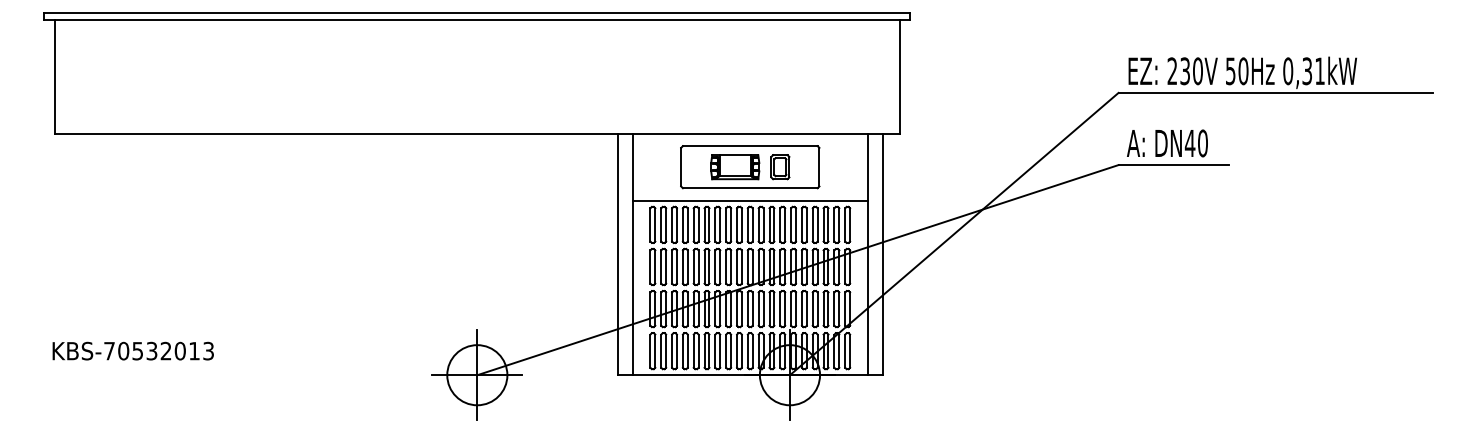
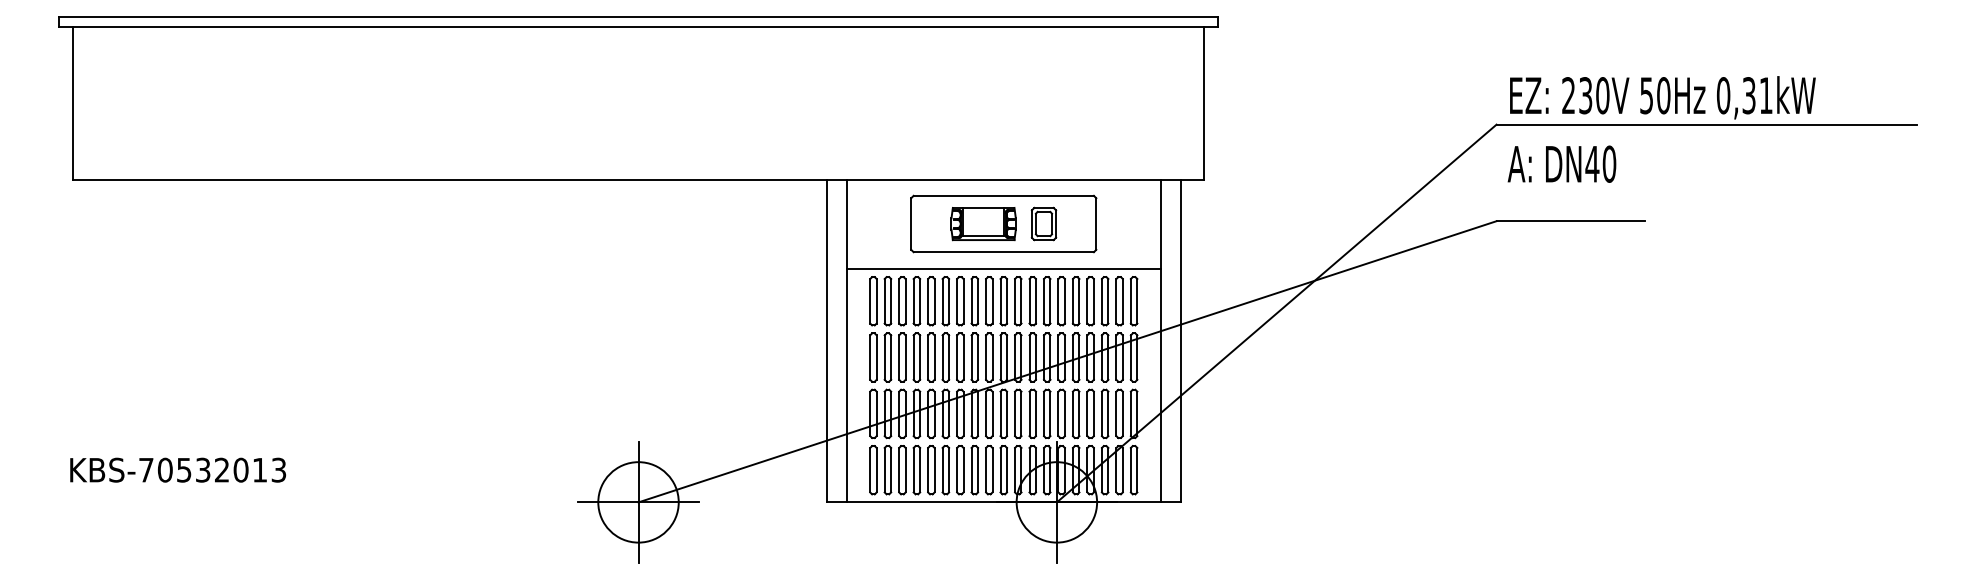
text: (1167, 142) -> (1561, 163), moved

